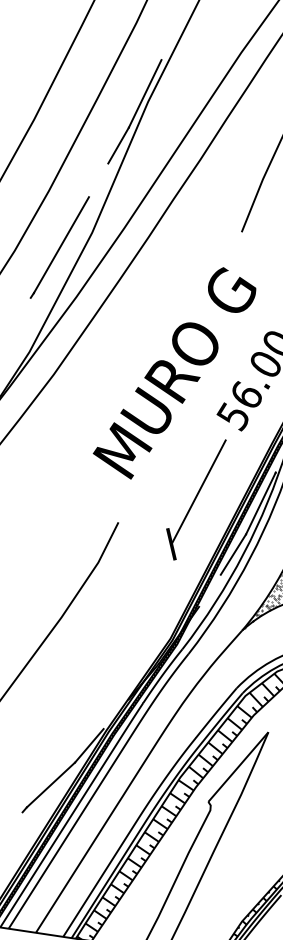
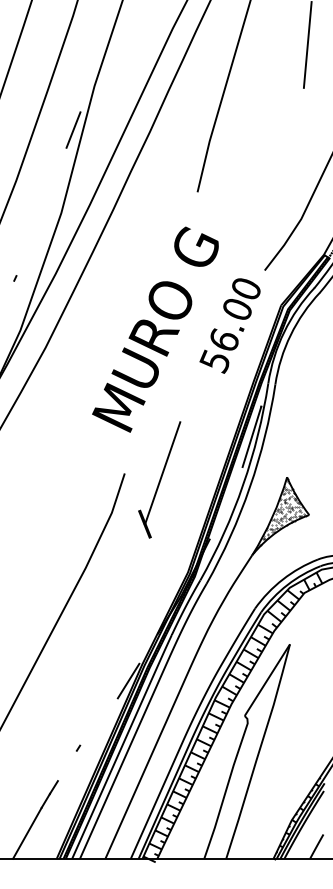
line: (144, 94) -> (90, 79), removed
line: (60, 244) -> (34, 228), removed
part: (194, 498) -> (159, 479), moved
line: (232, 554) -> (233, 487), removed
line: (50, 784) -> (98, 721), removed

